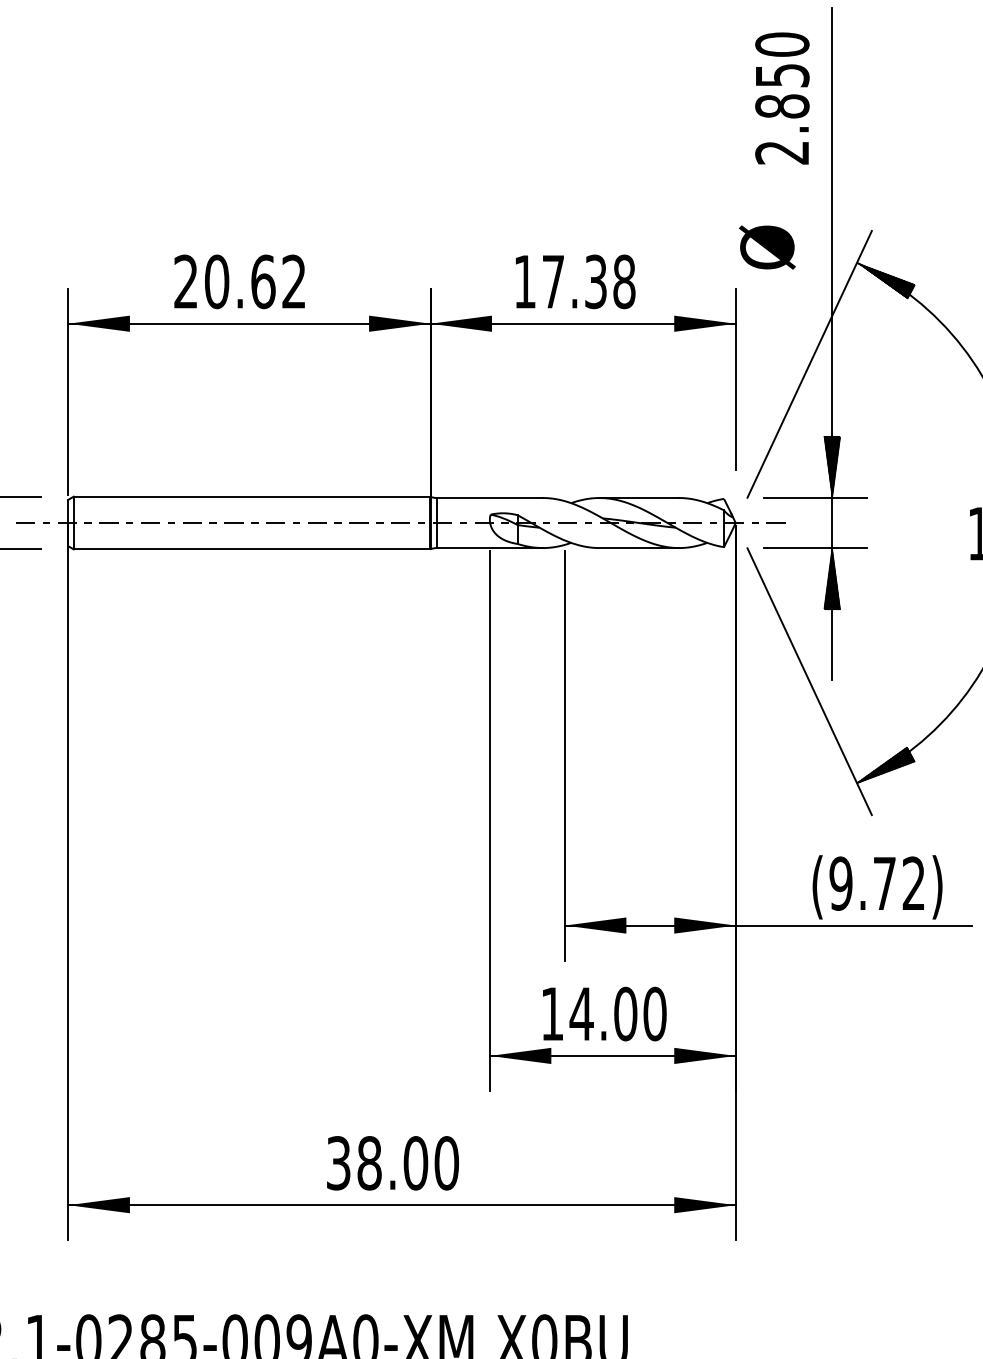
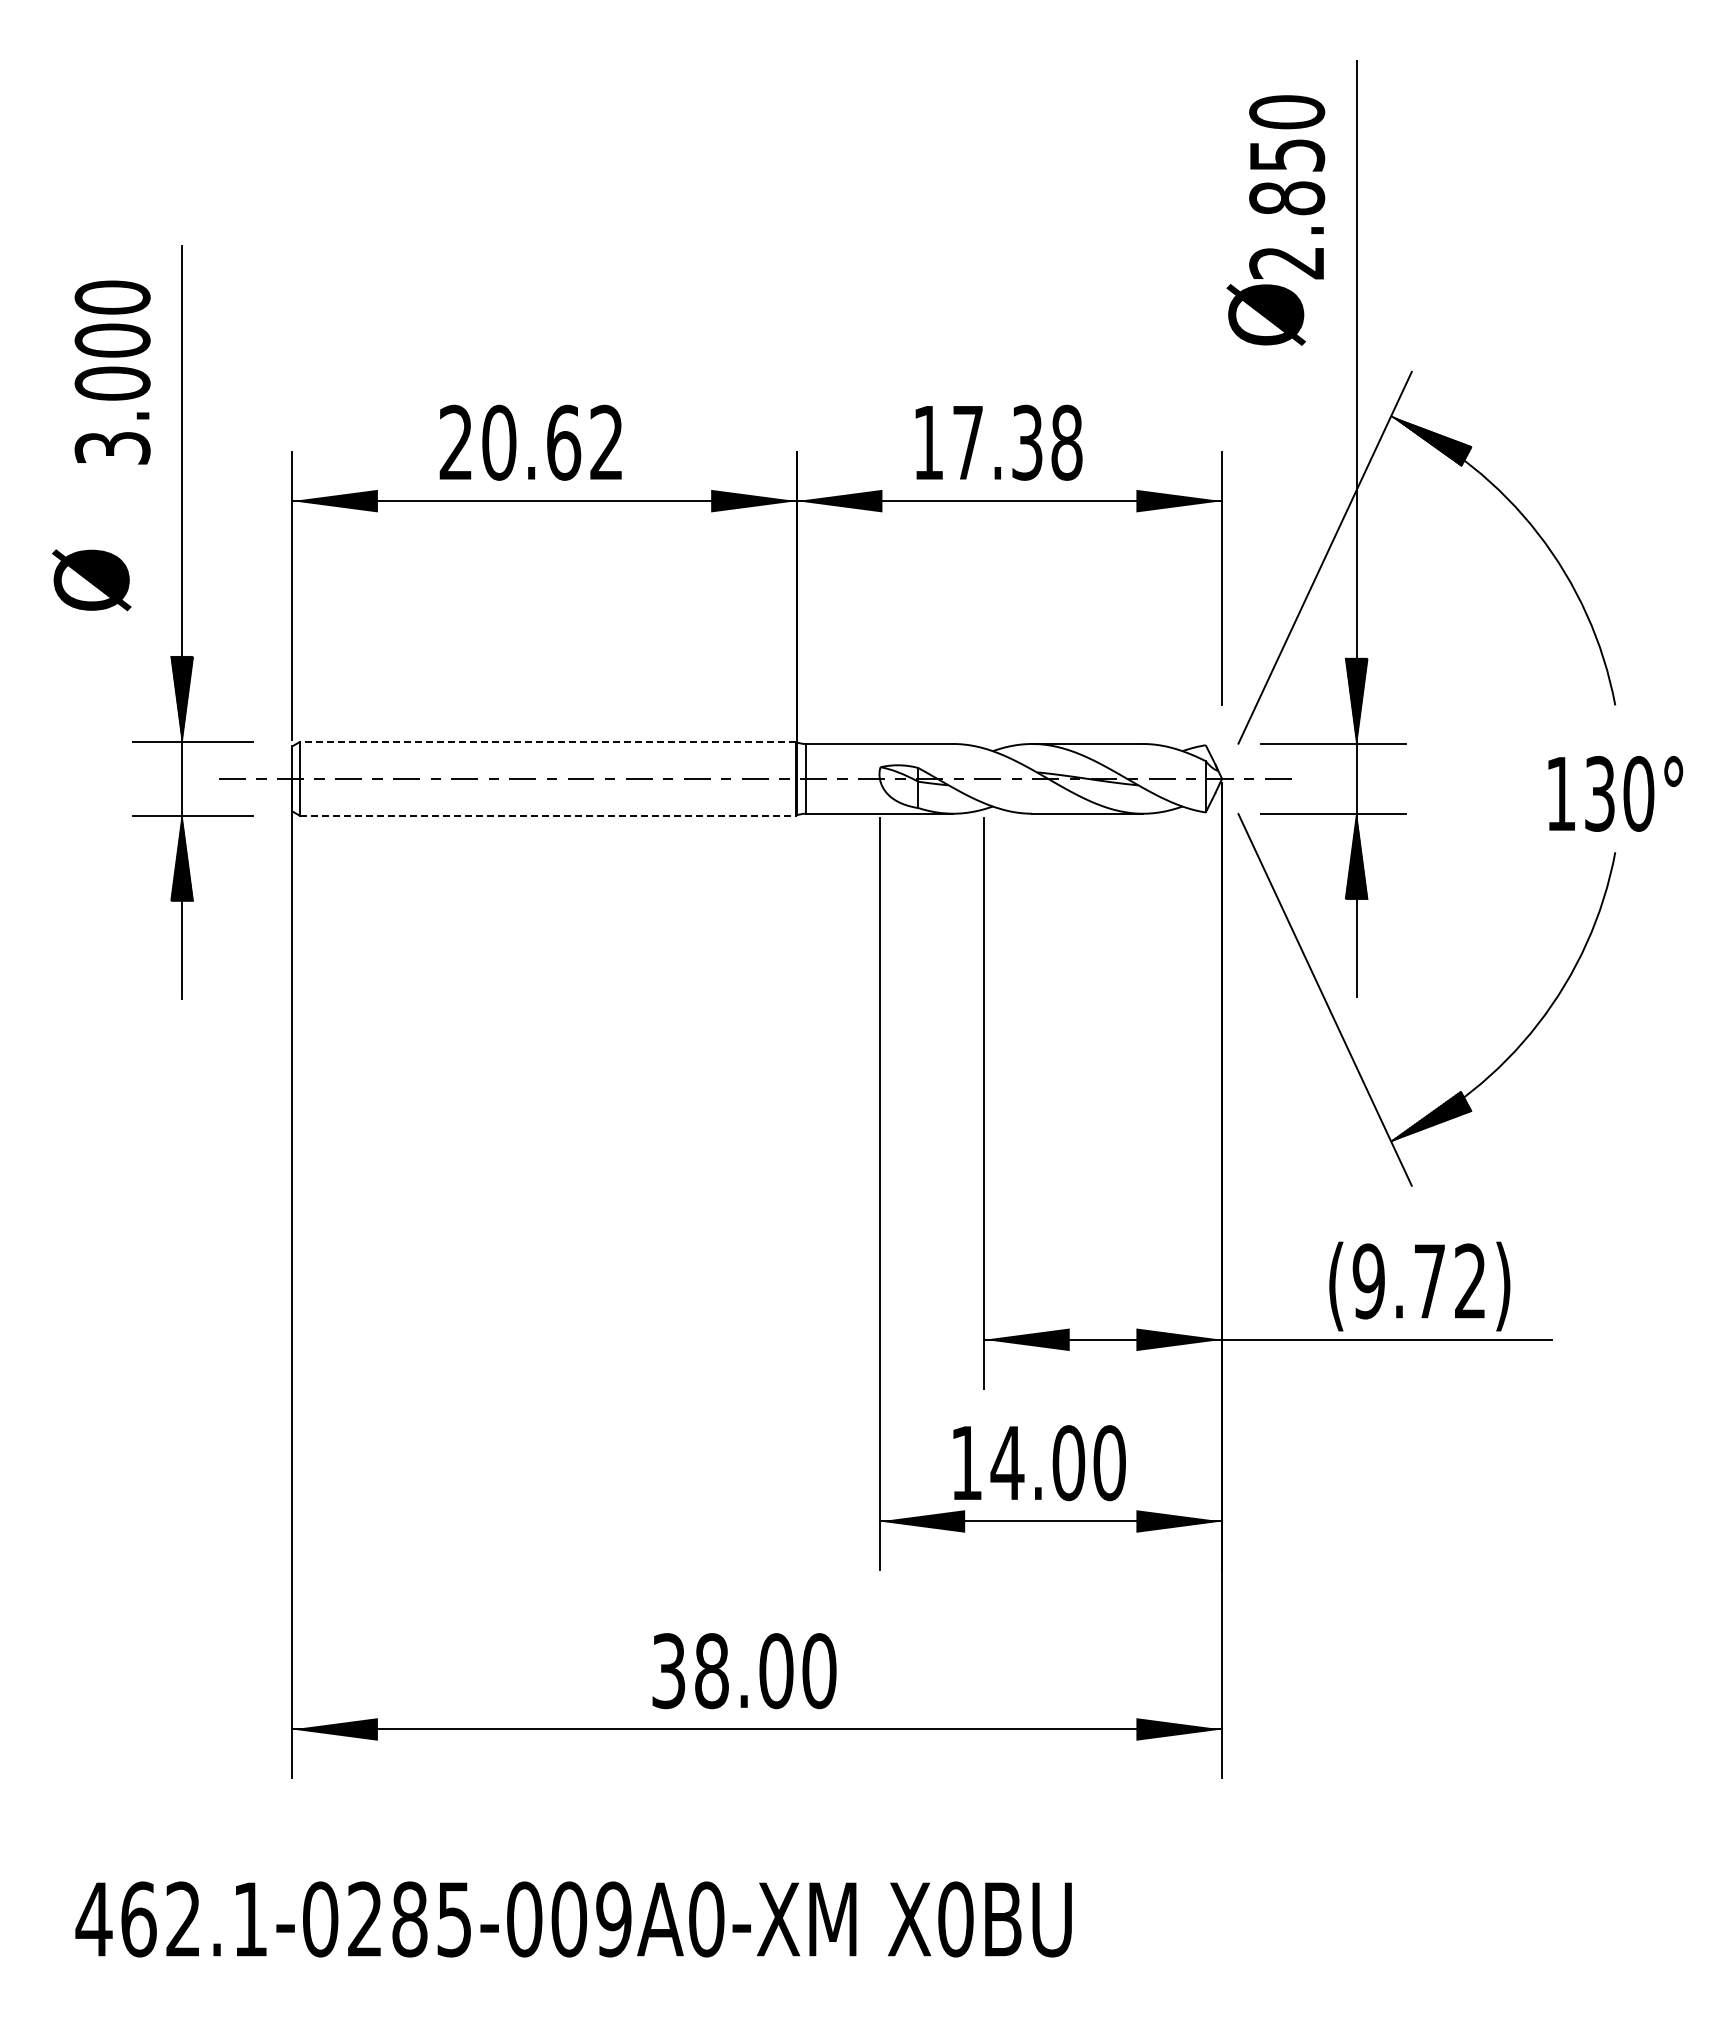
text: (766, 247) -> (1265, 314), moved
line: (251, 496) -> (547, 742), solid -> dashed
line: (252, 549) -> (548, 815), solid -> dashed

